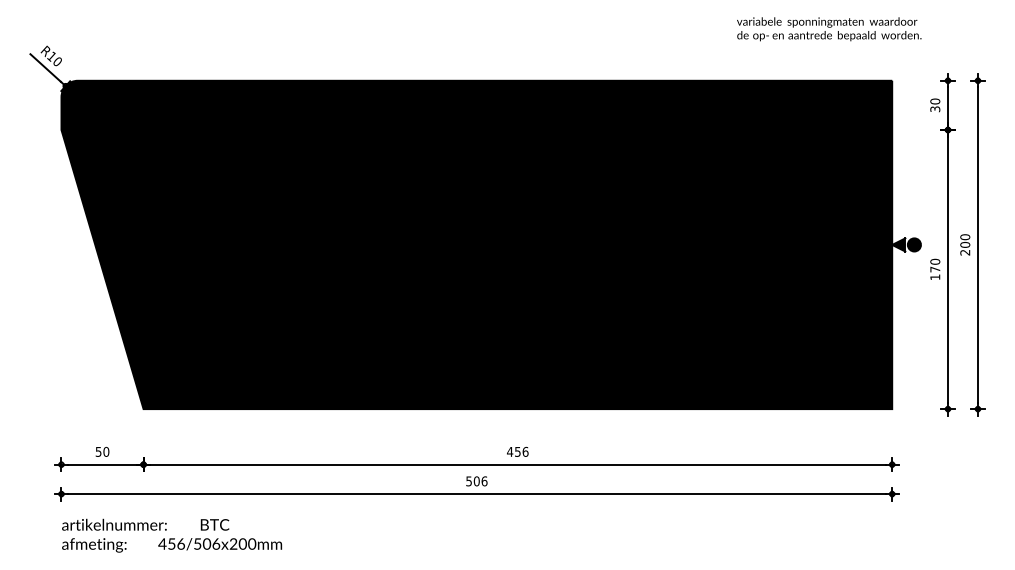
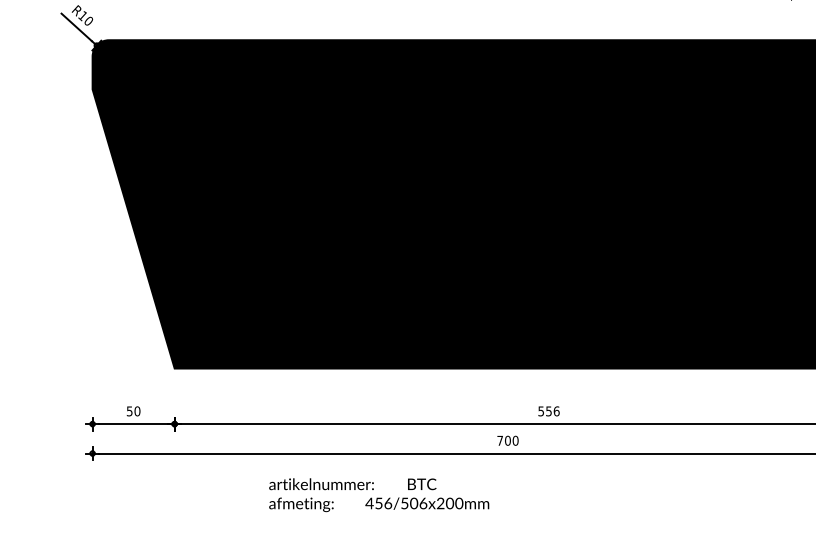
text: (510, 451) -> (541, 410), 456 -> 556
text: (476, 481) -> (507, 440), 506 -> 700
text: (172, 535) -> (379, 494), moved

